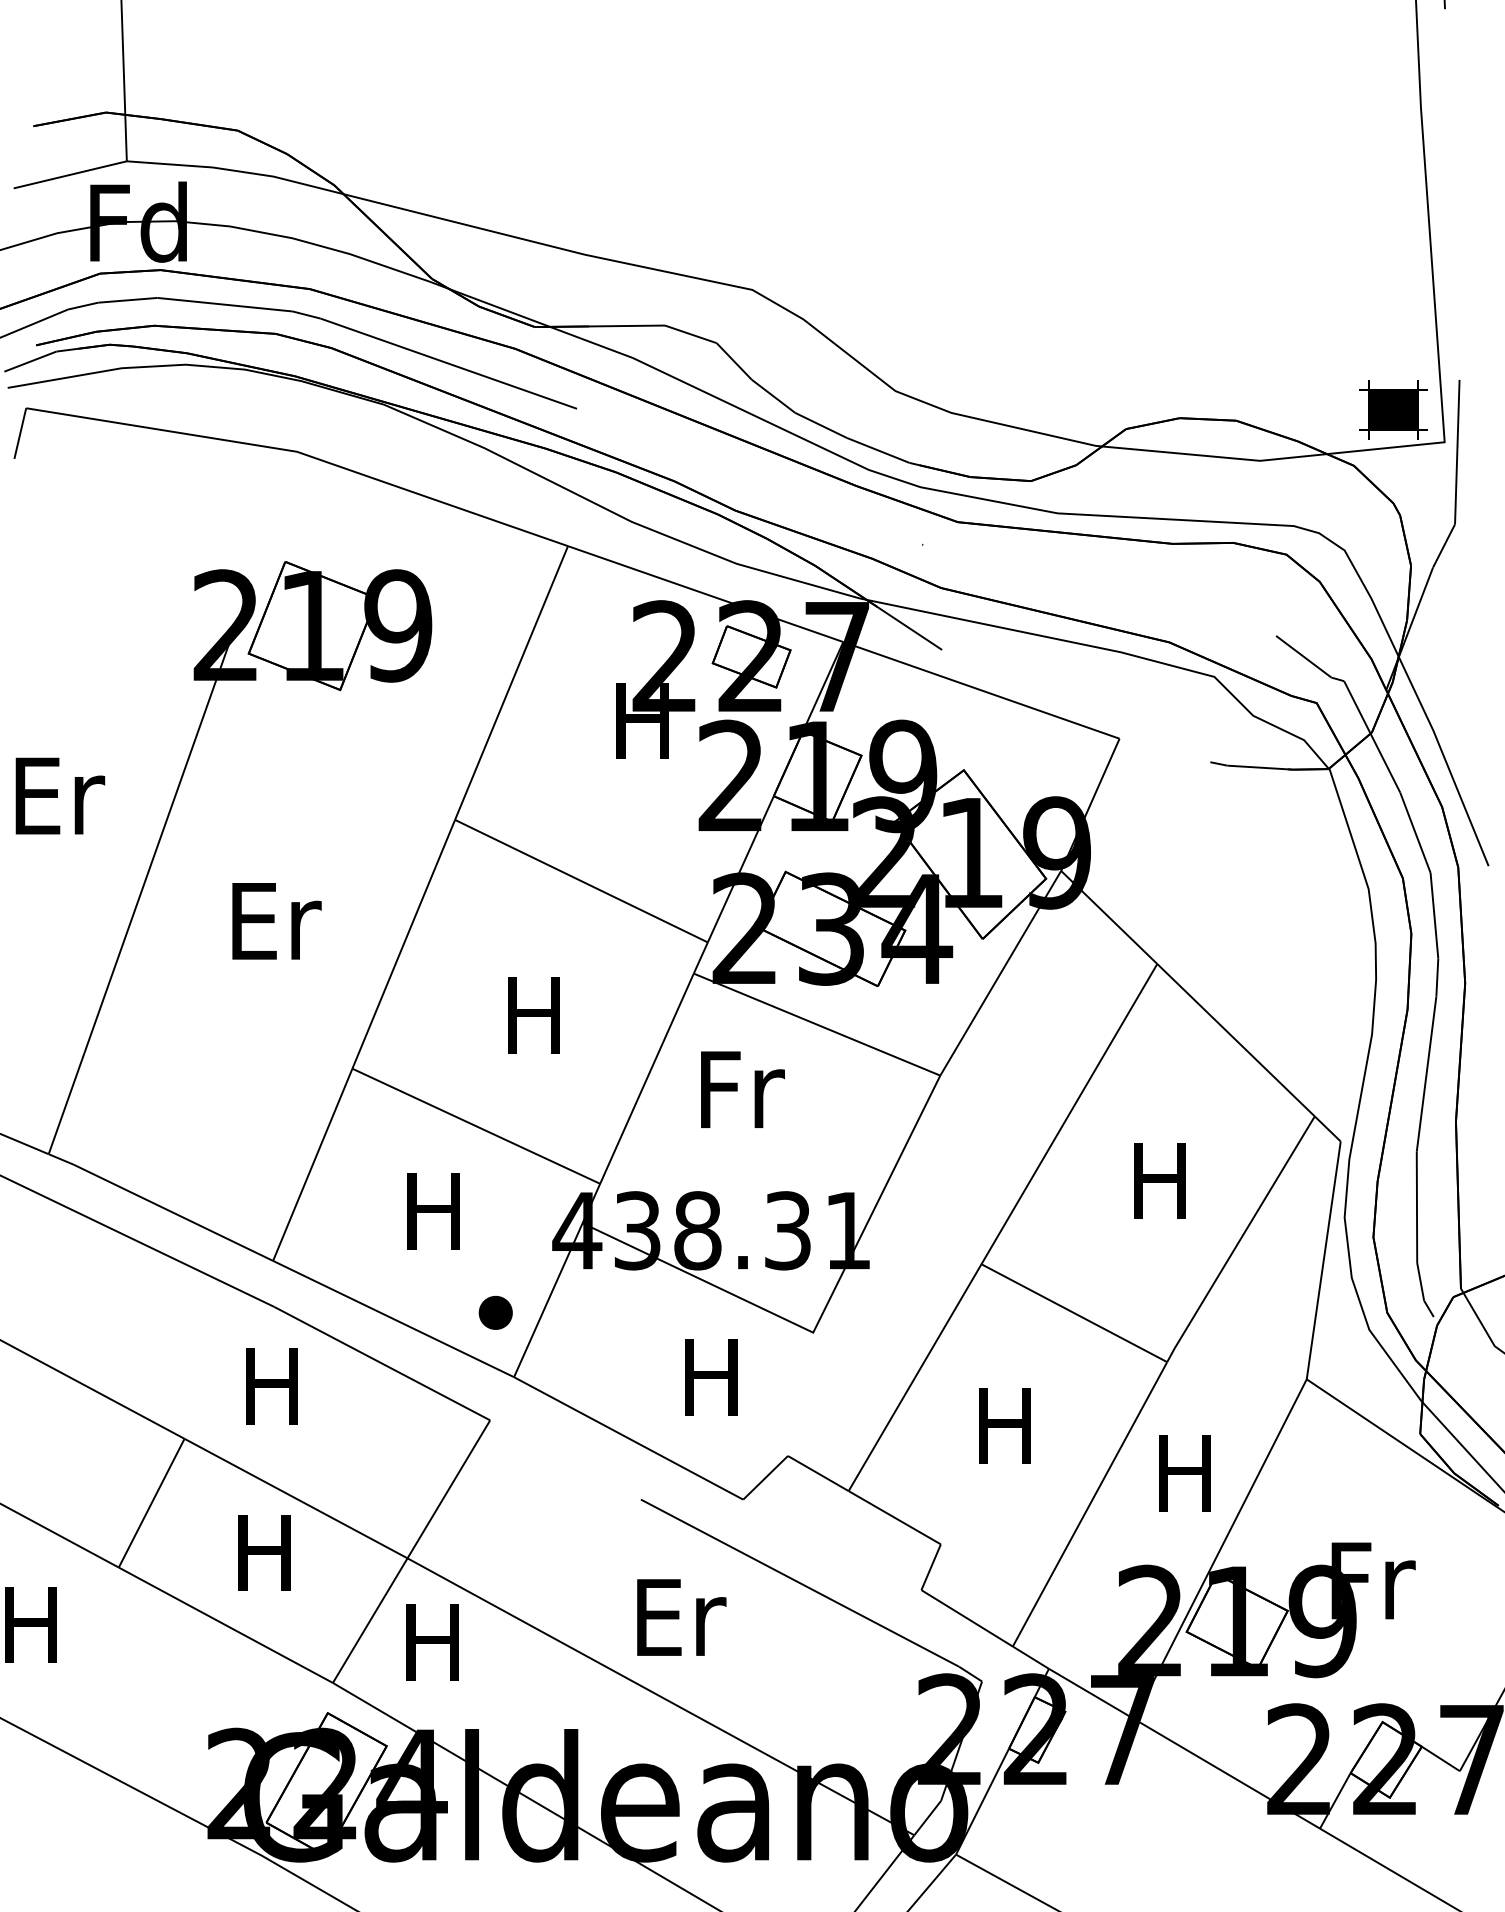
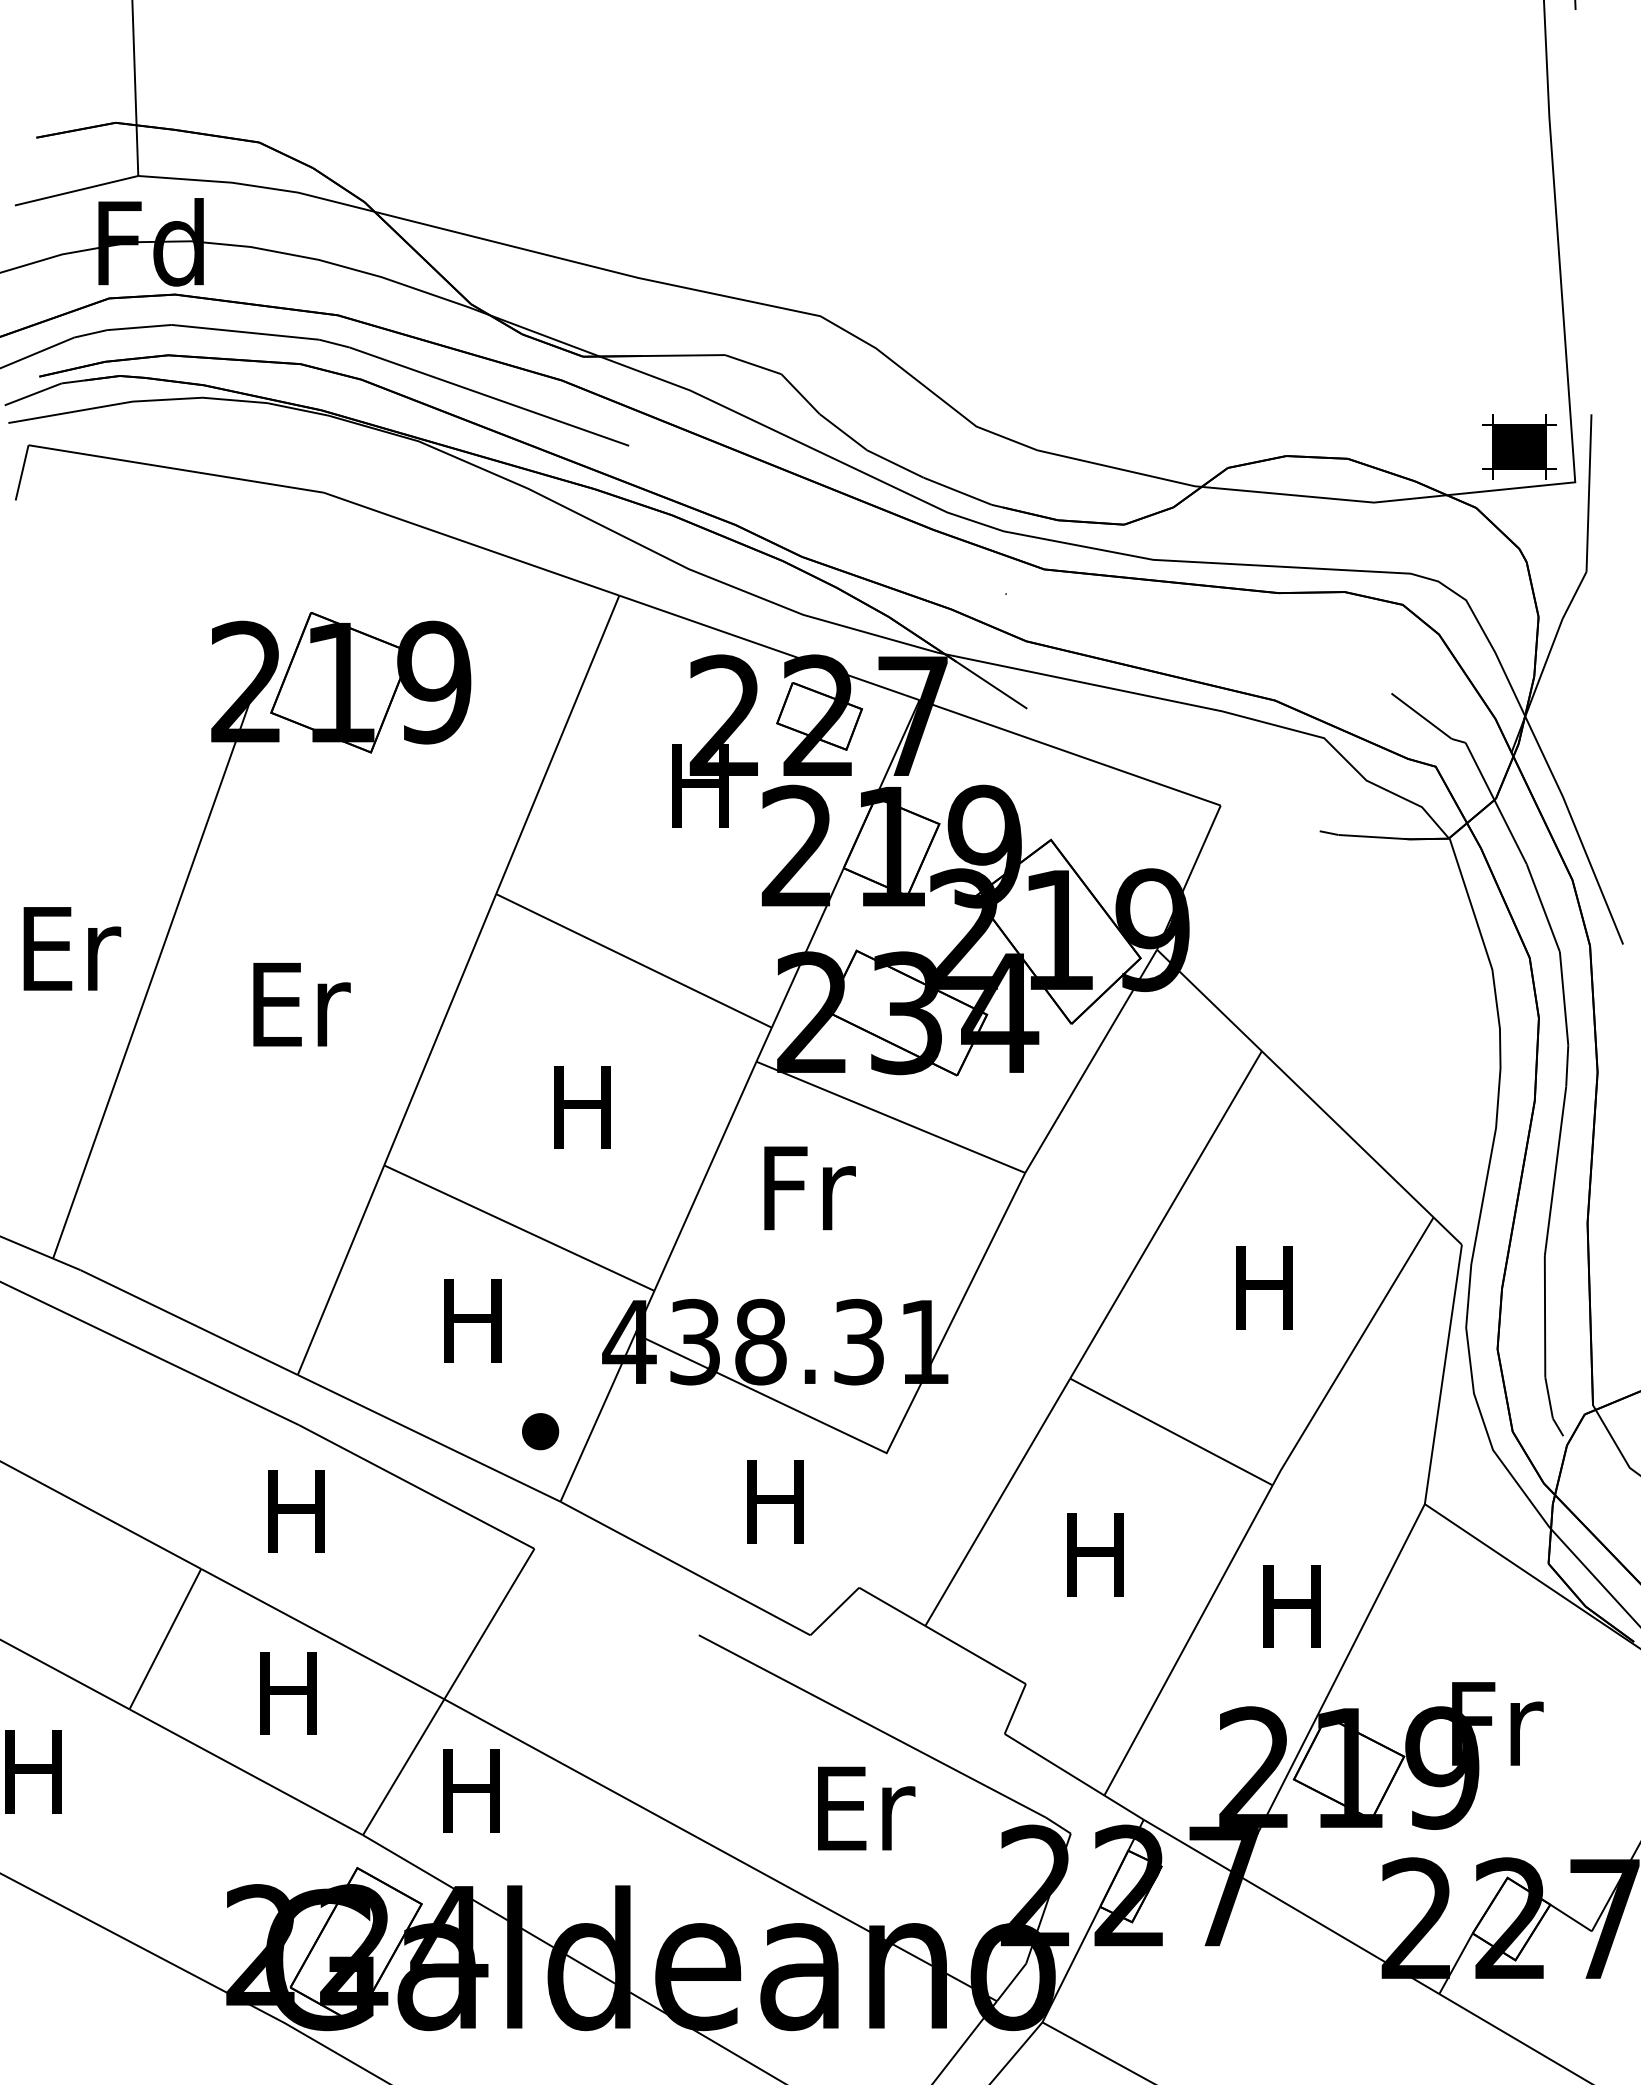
text: (60, 795) -> (72, 948), moved
text: (681, 1617) -> (866, 1808), moved

